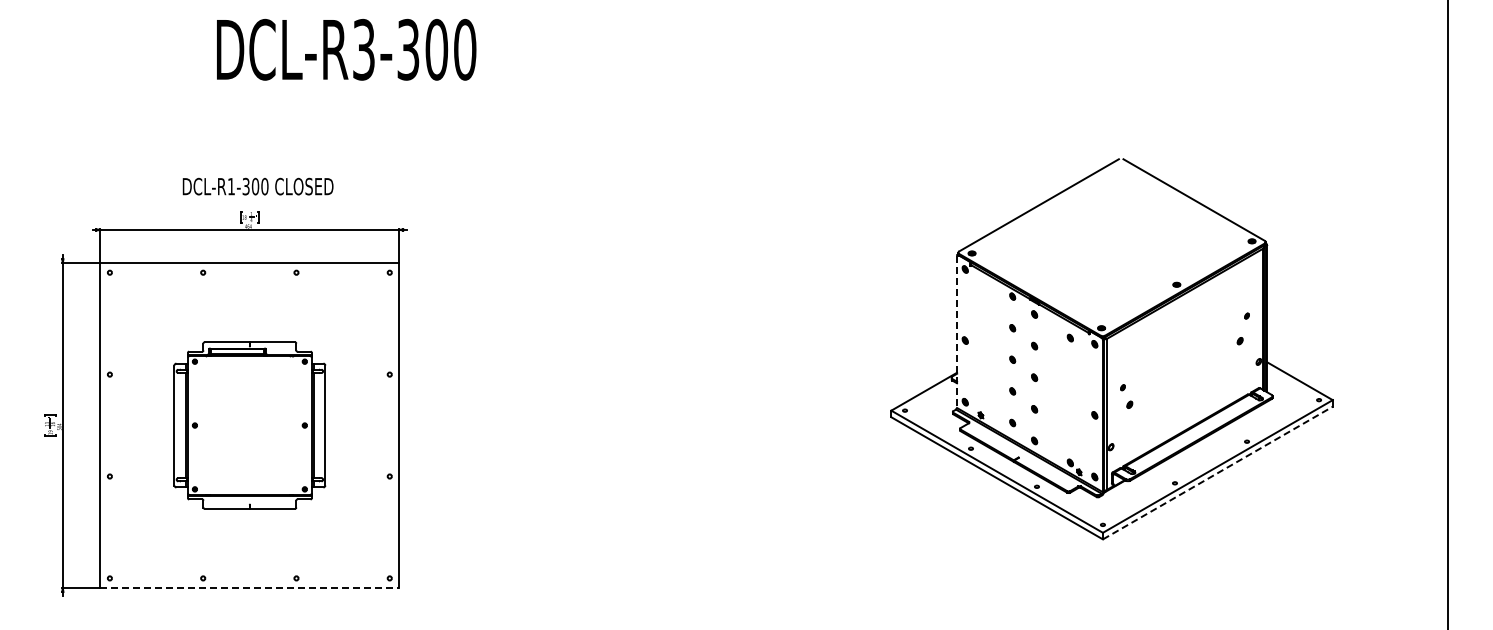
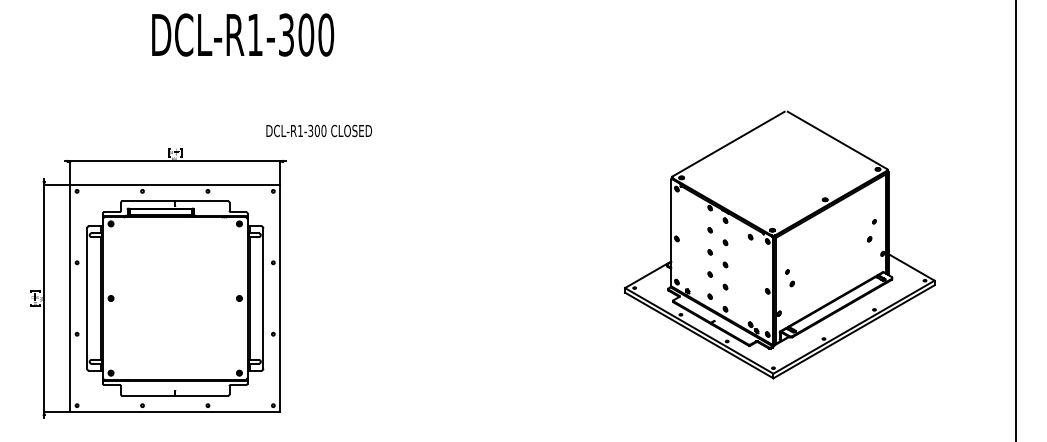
text: (363, 49) -> (254, 34), DCL-R3-300 -> DCL-R1-300
text: (257, 186) -> (318, 130), moved
line: (957, 332) -> (671, 233), dashed -> solid
part: (249, 425) -> (175, 298), size x1.67
line: (1217, 473) -> (853, 332), dashed -> solid
line: (249, 588) -> (175, 412), dashed -> solid

